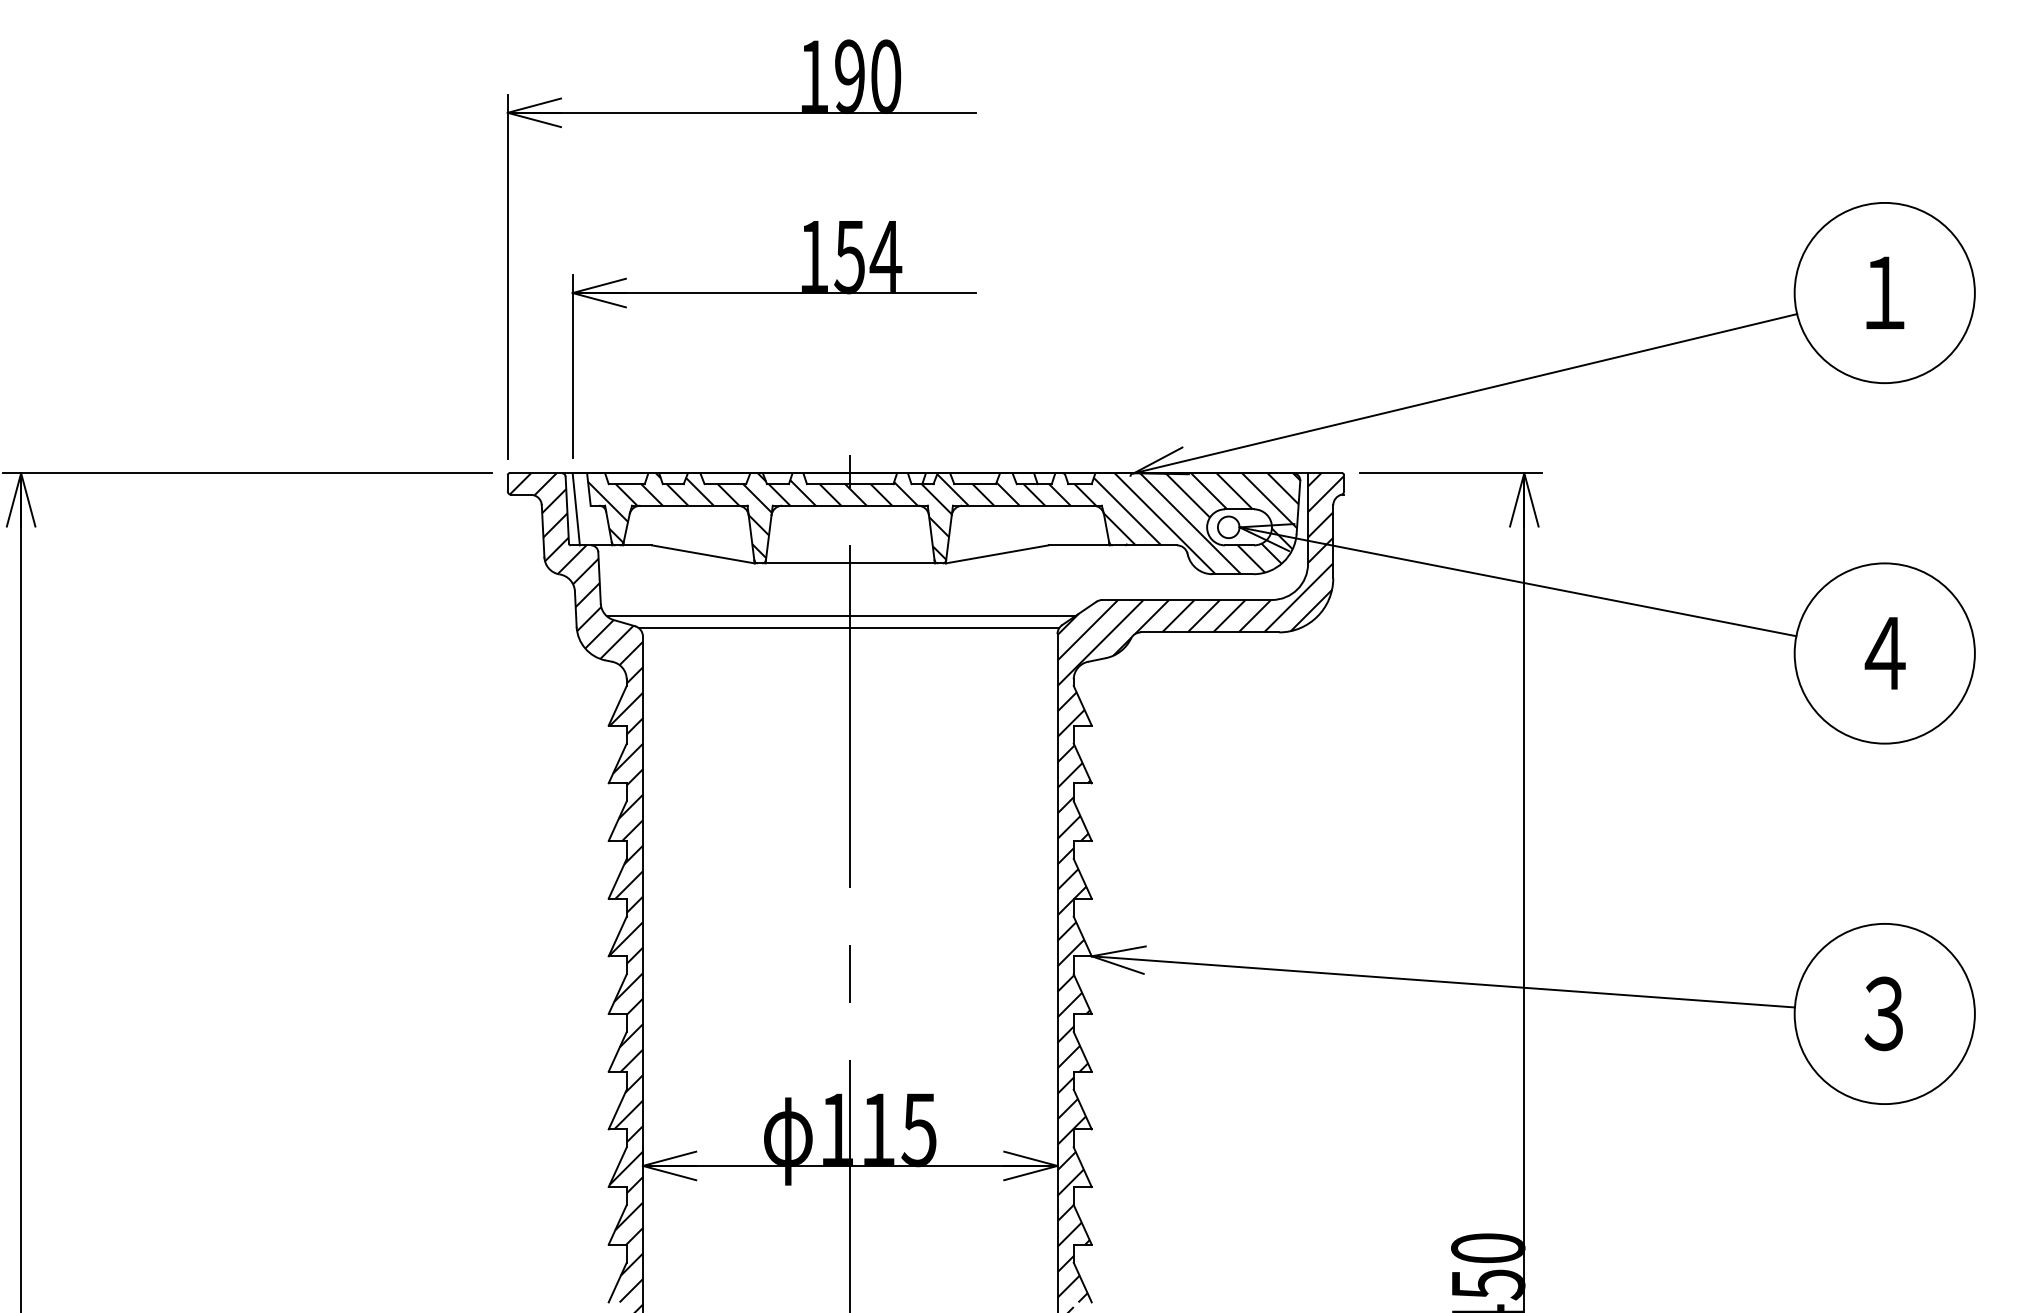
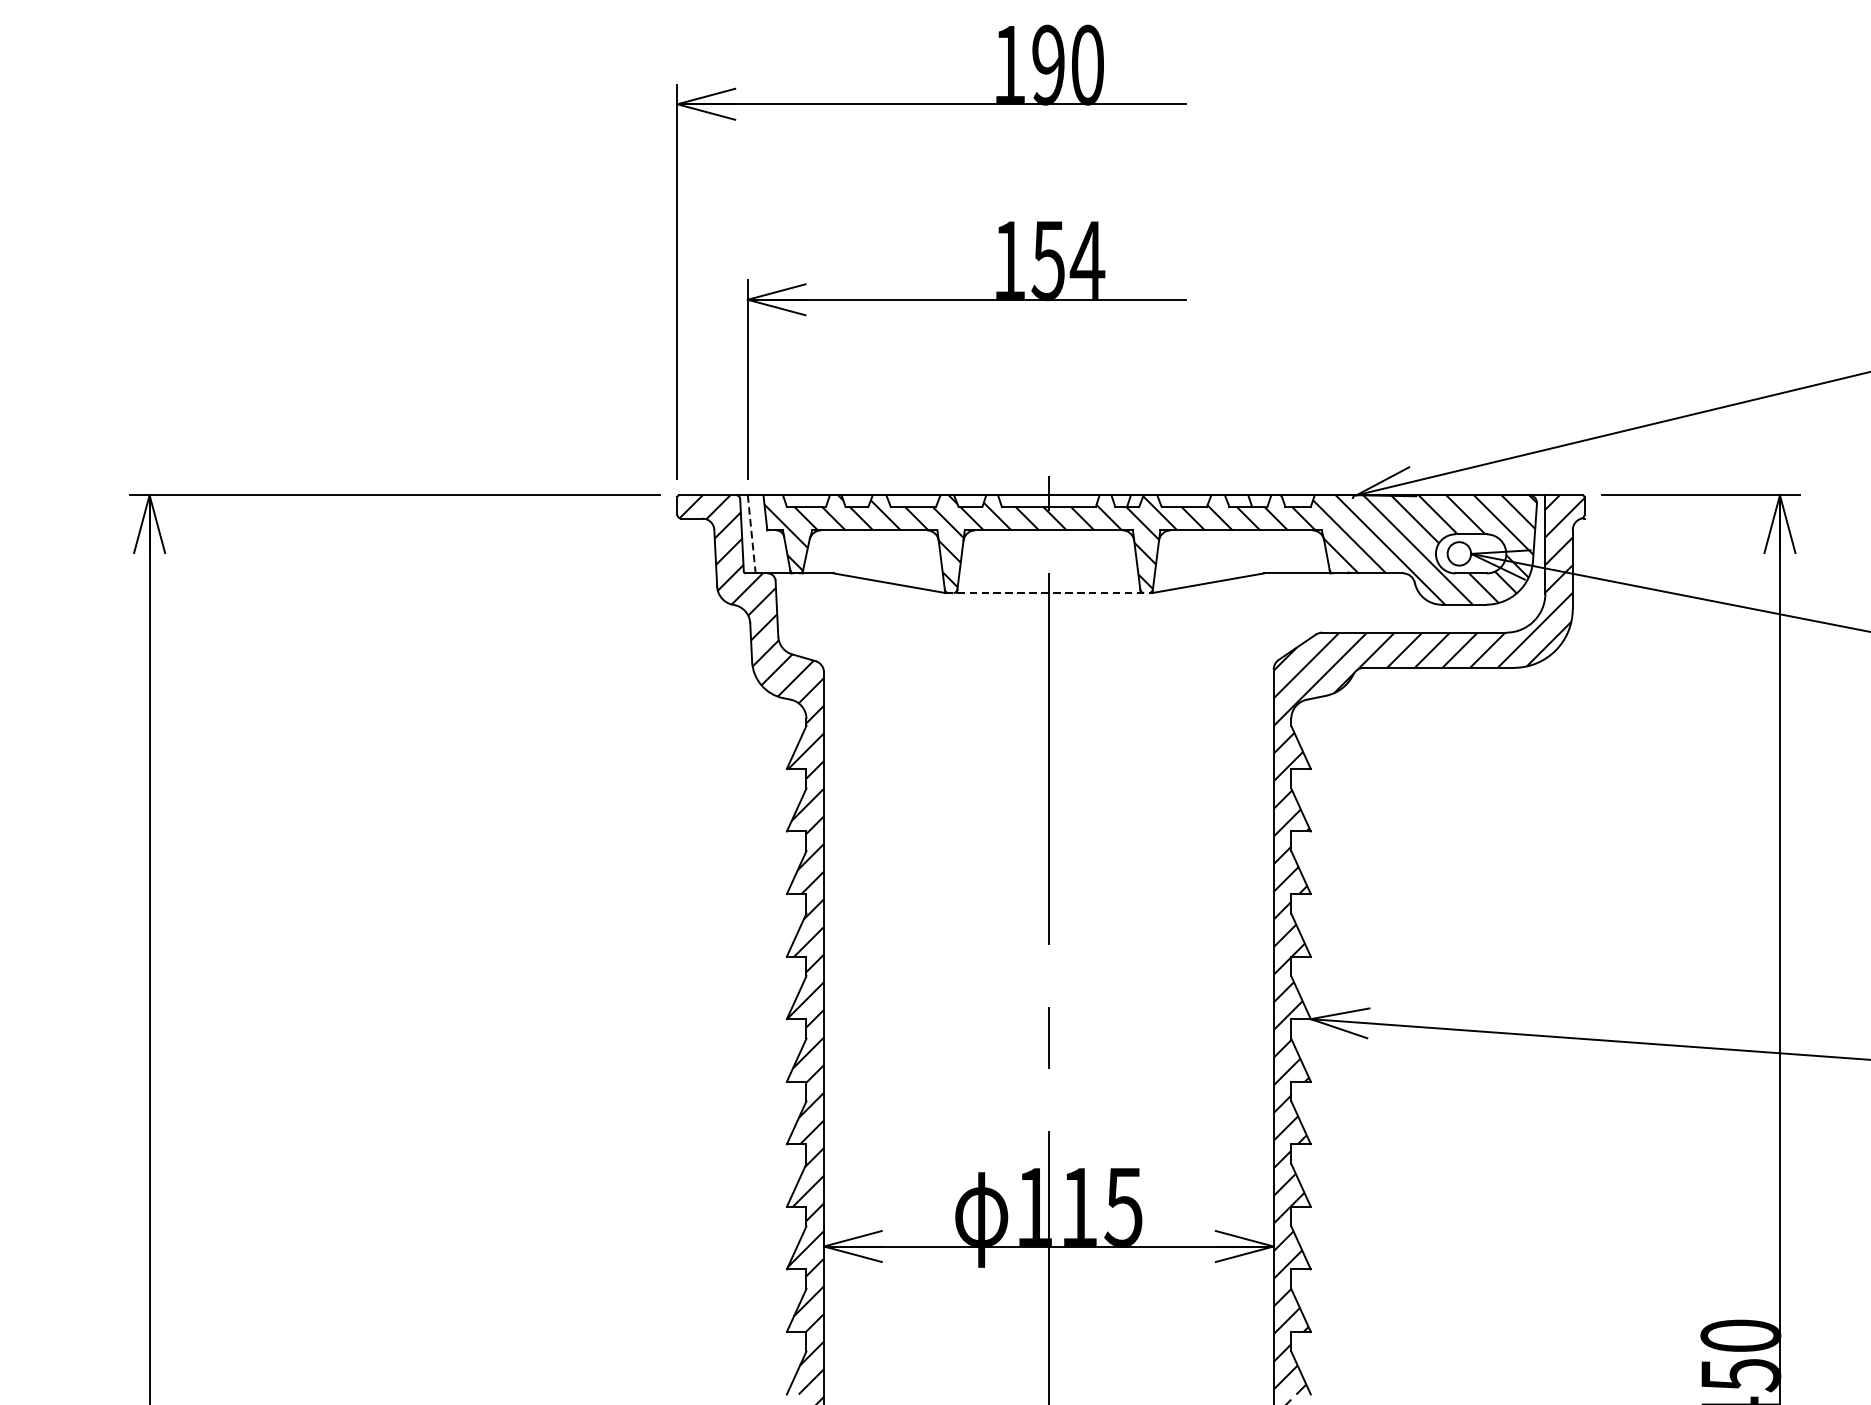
line: (576, 509) -> (751, 534), solid -> dashed
line: (850, 563) -> (1049, 593), solid -> dashed
line: (840, 616) -> (1038, 650), removed
line: (849, 628) -> (1048, 663), removed

